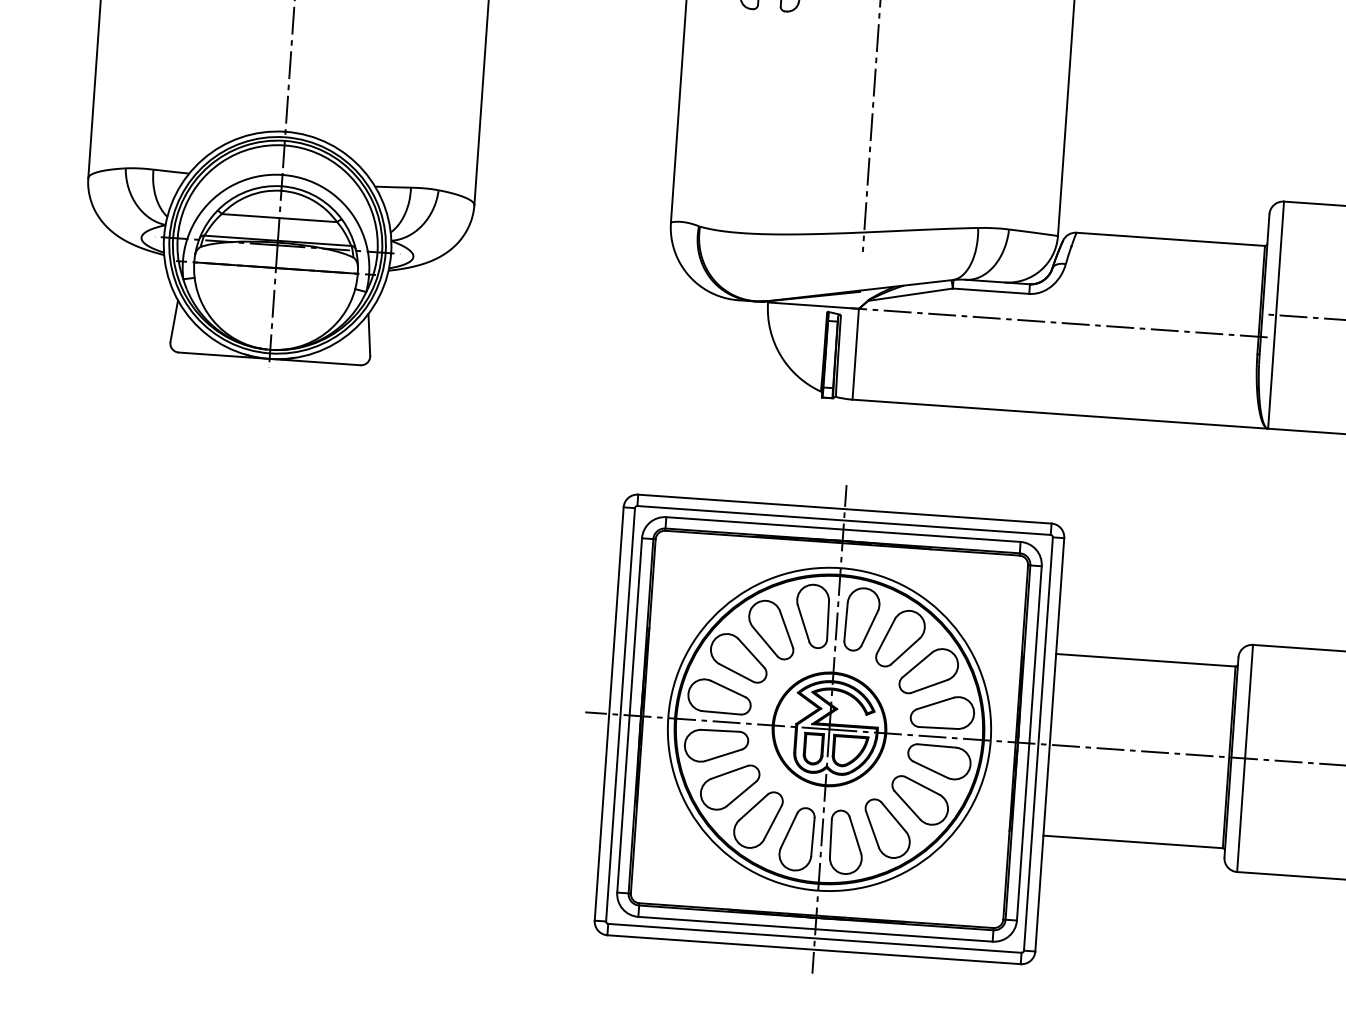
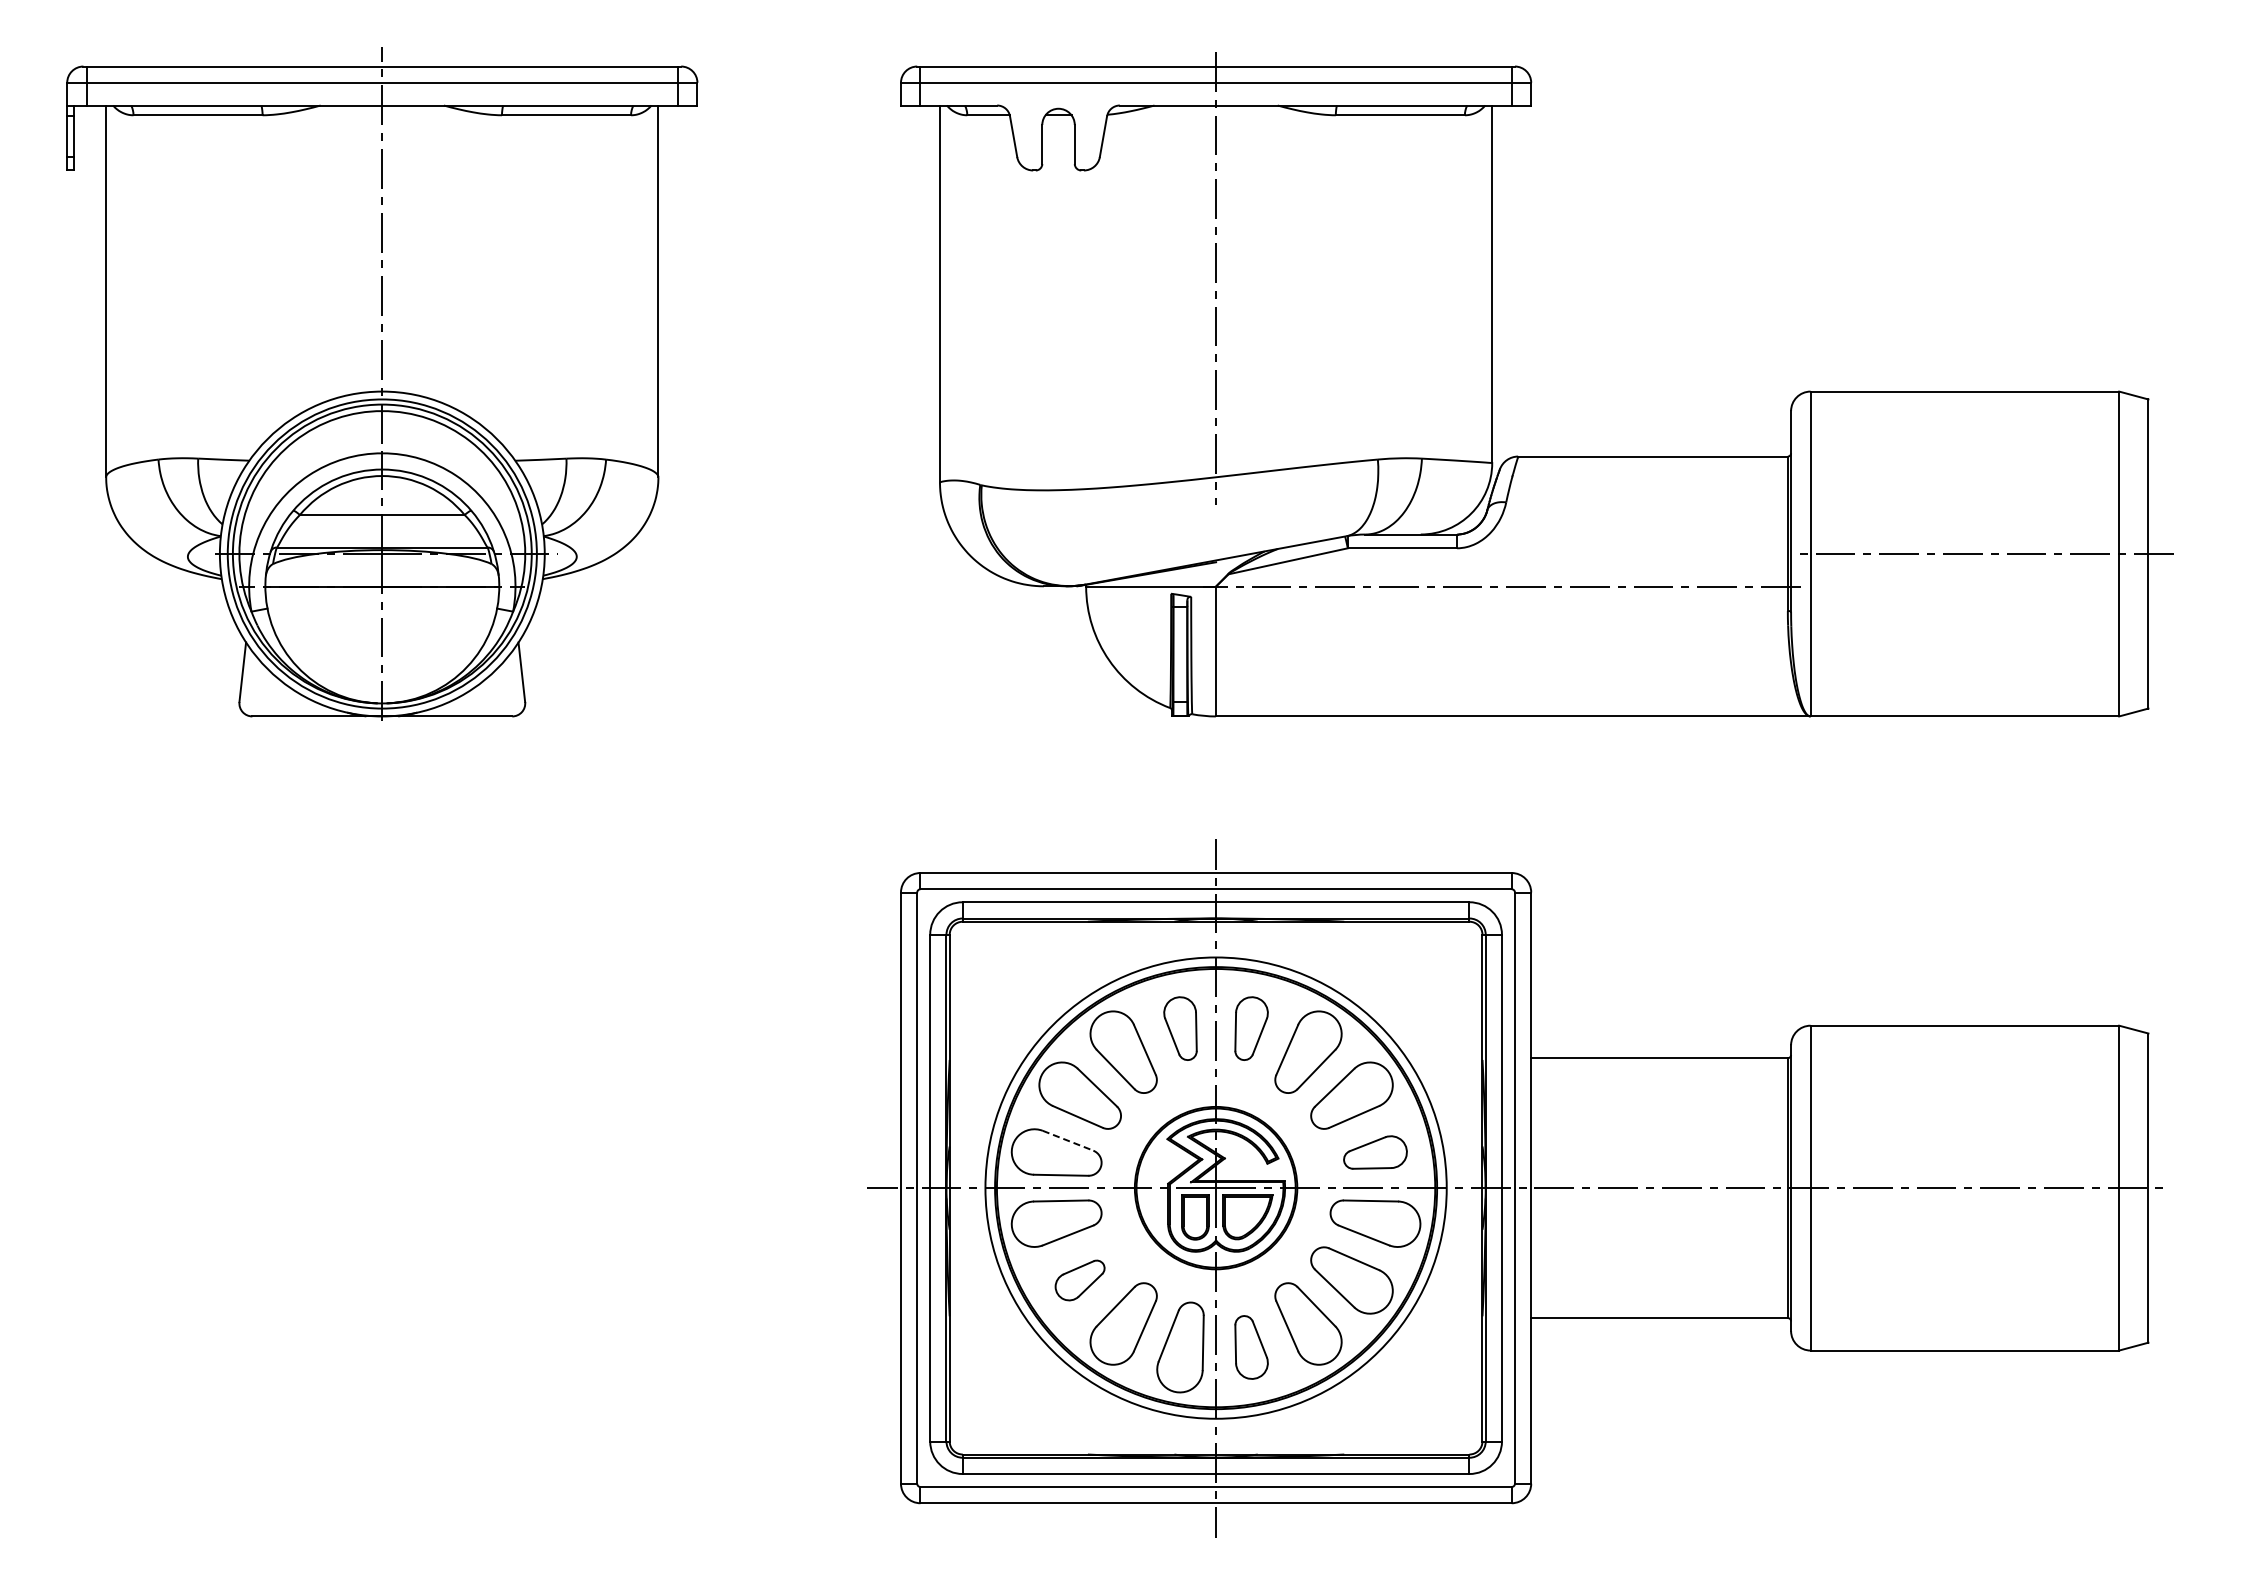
part: (812, 616) -> (1180, 1028), size x0.7
part: (862, 619) -> (1251, 1028), size x0.7
line: (728, 688) -> (1068, 1140), solid -> dashed
part: (942, 712) -> (1375, 1152), size x0.7
part: (729, 787) -> (1079, 1280), size x0.6
part: (846, 842) -> (1251, 1347), size x0.7

